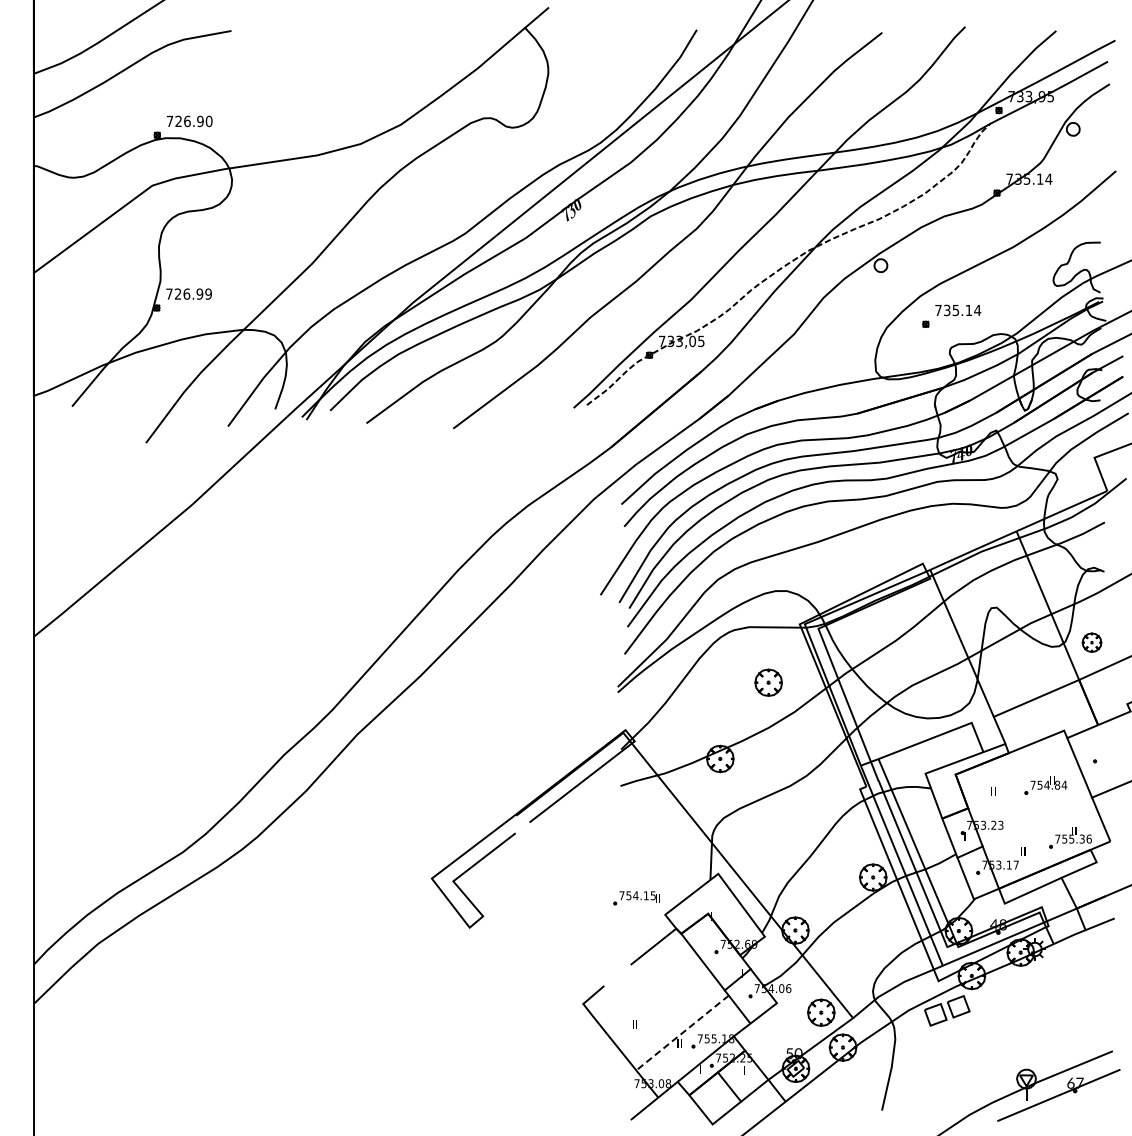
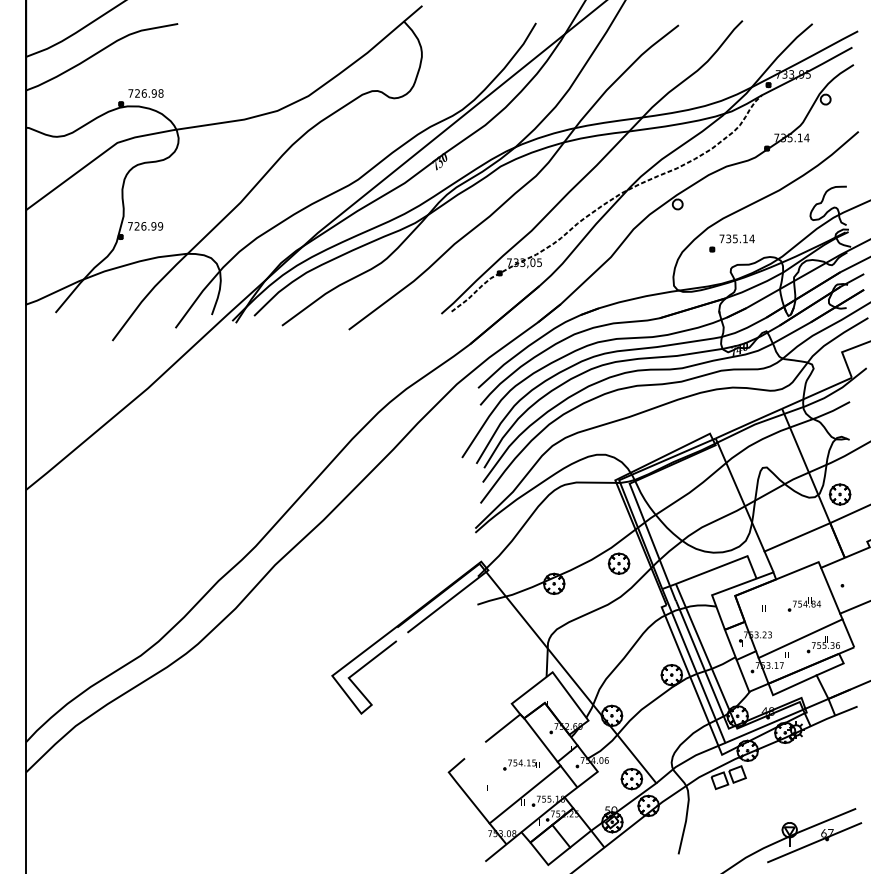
text: (208, 121) -> (160, 93), 726.90 -> 726.98
part: (1091, 642) -> (839, 494), size x1.43
part: (768, 682) -> (618, 563), moved
line: (1040, 830) -> (800, 638), added
part: (636, 898) -> (521, 765), moved
line: (682, 1033) -> (525, 795), dashed -> solid

